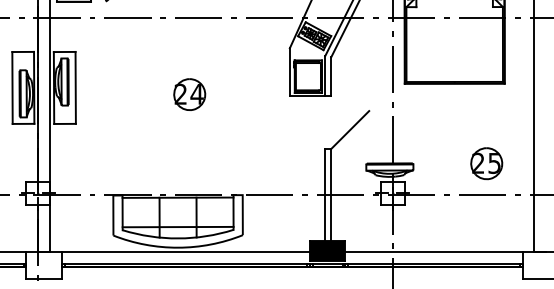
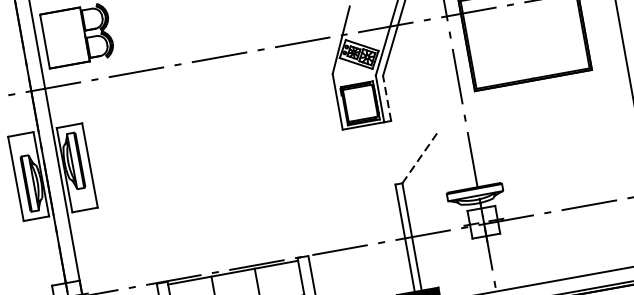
line: (331, 76) -> (387, 98), solid -> dashed
part: (189, 94) -> (224, 149), removed
line: (350, 130) -> (421, 157), solid -> dashed
part: (486, 163) -> (587, 167), removed

